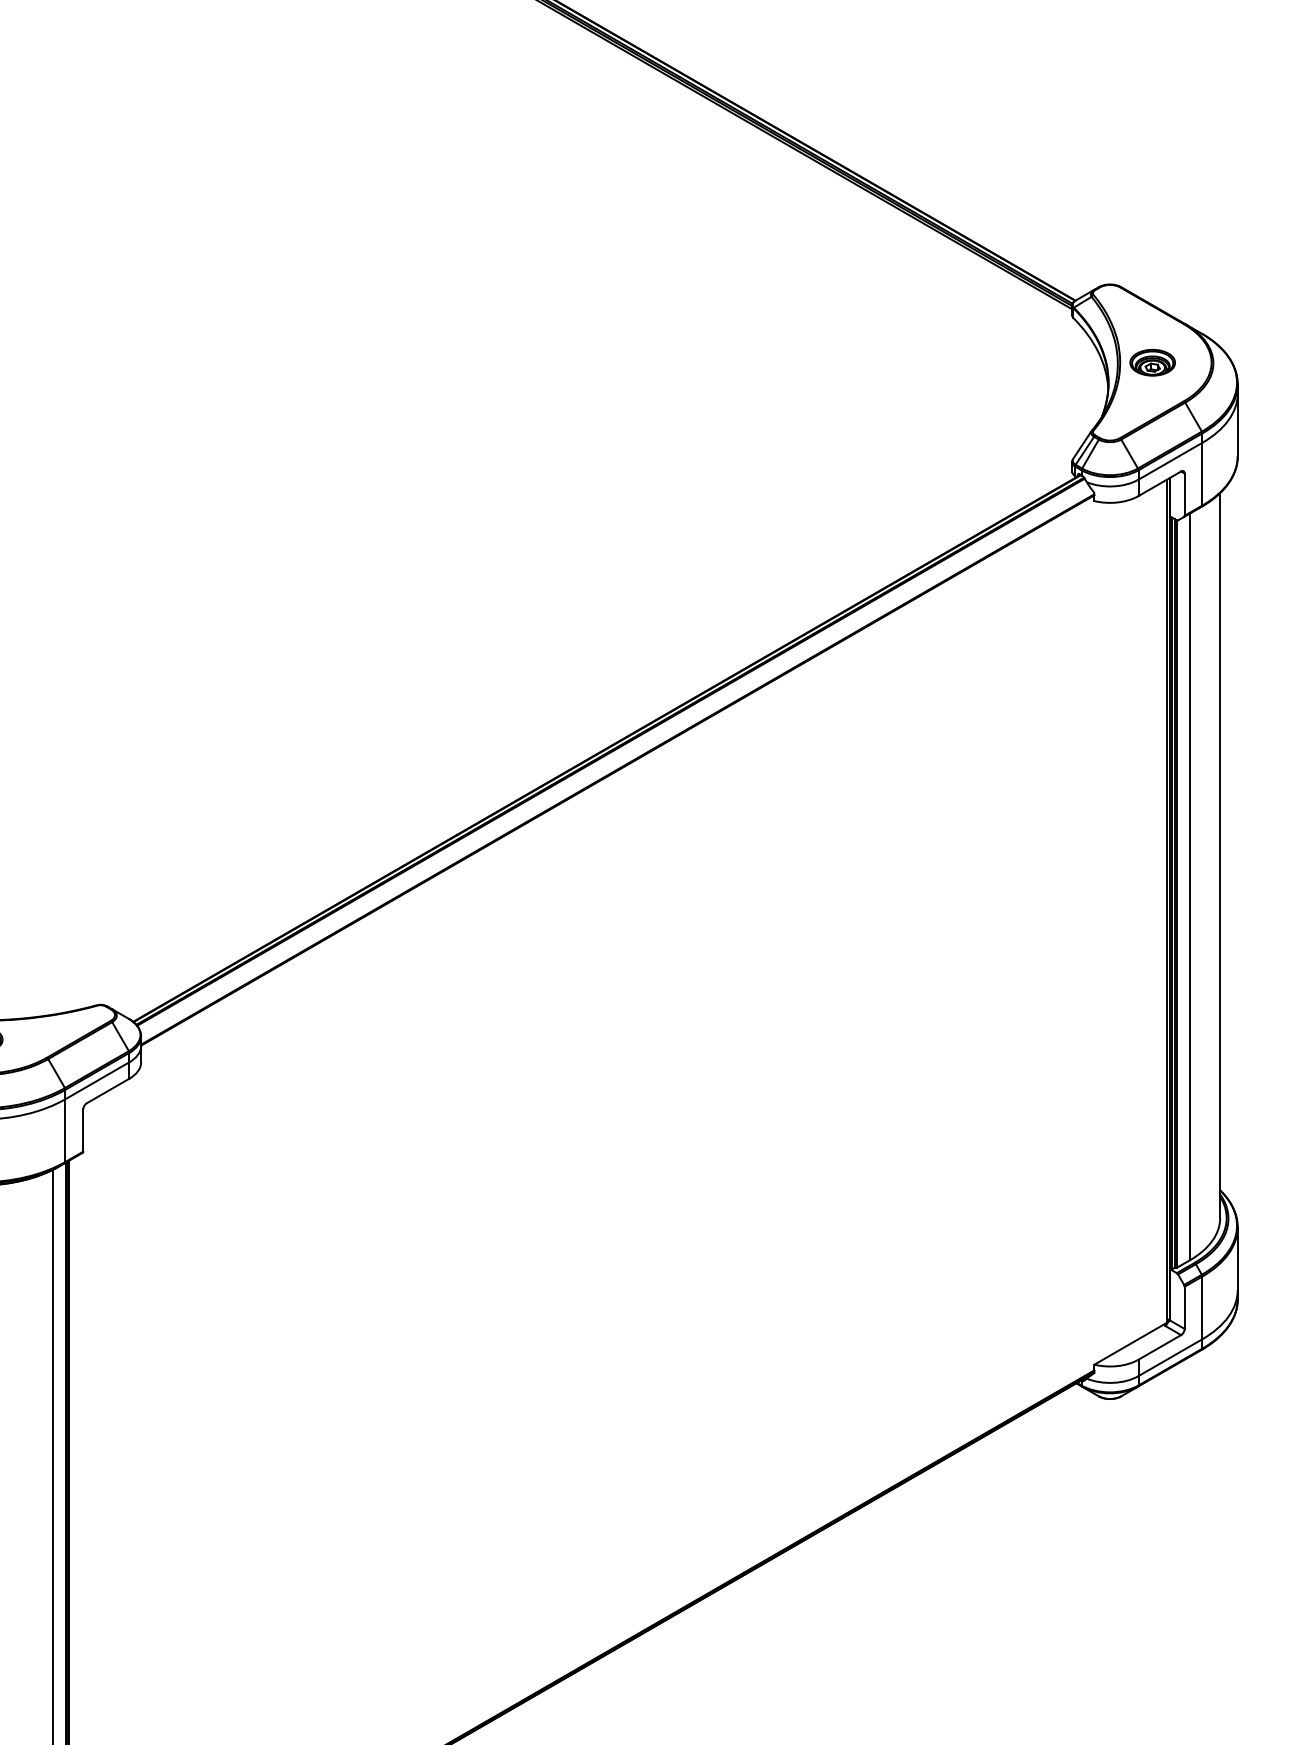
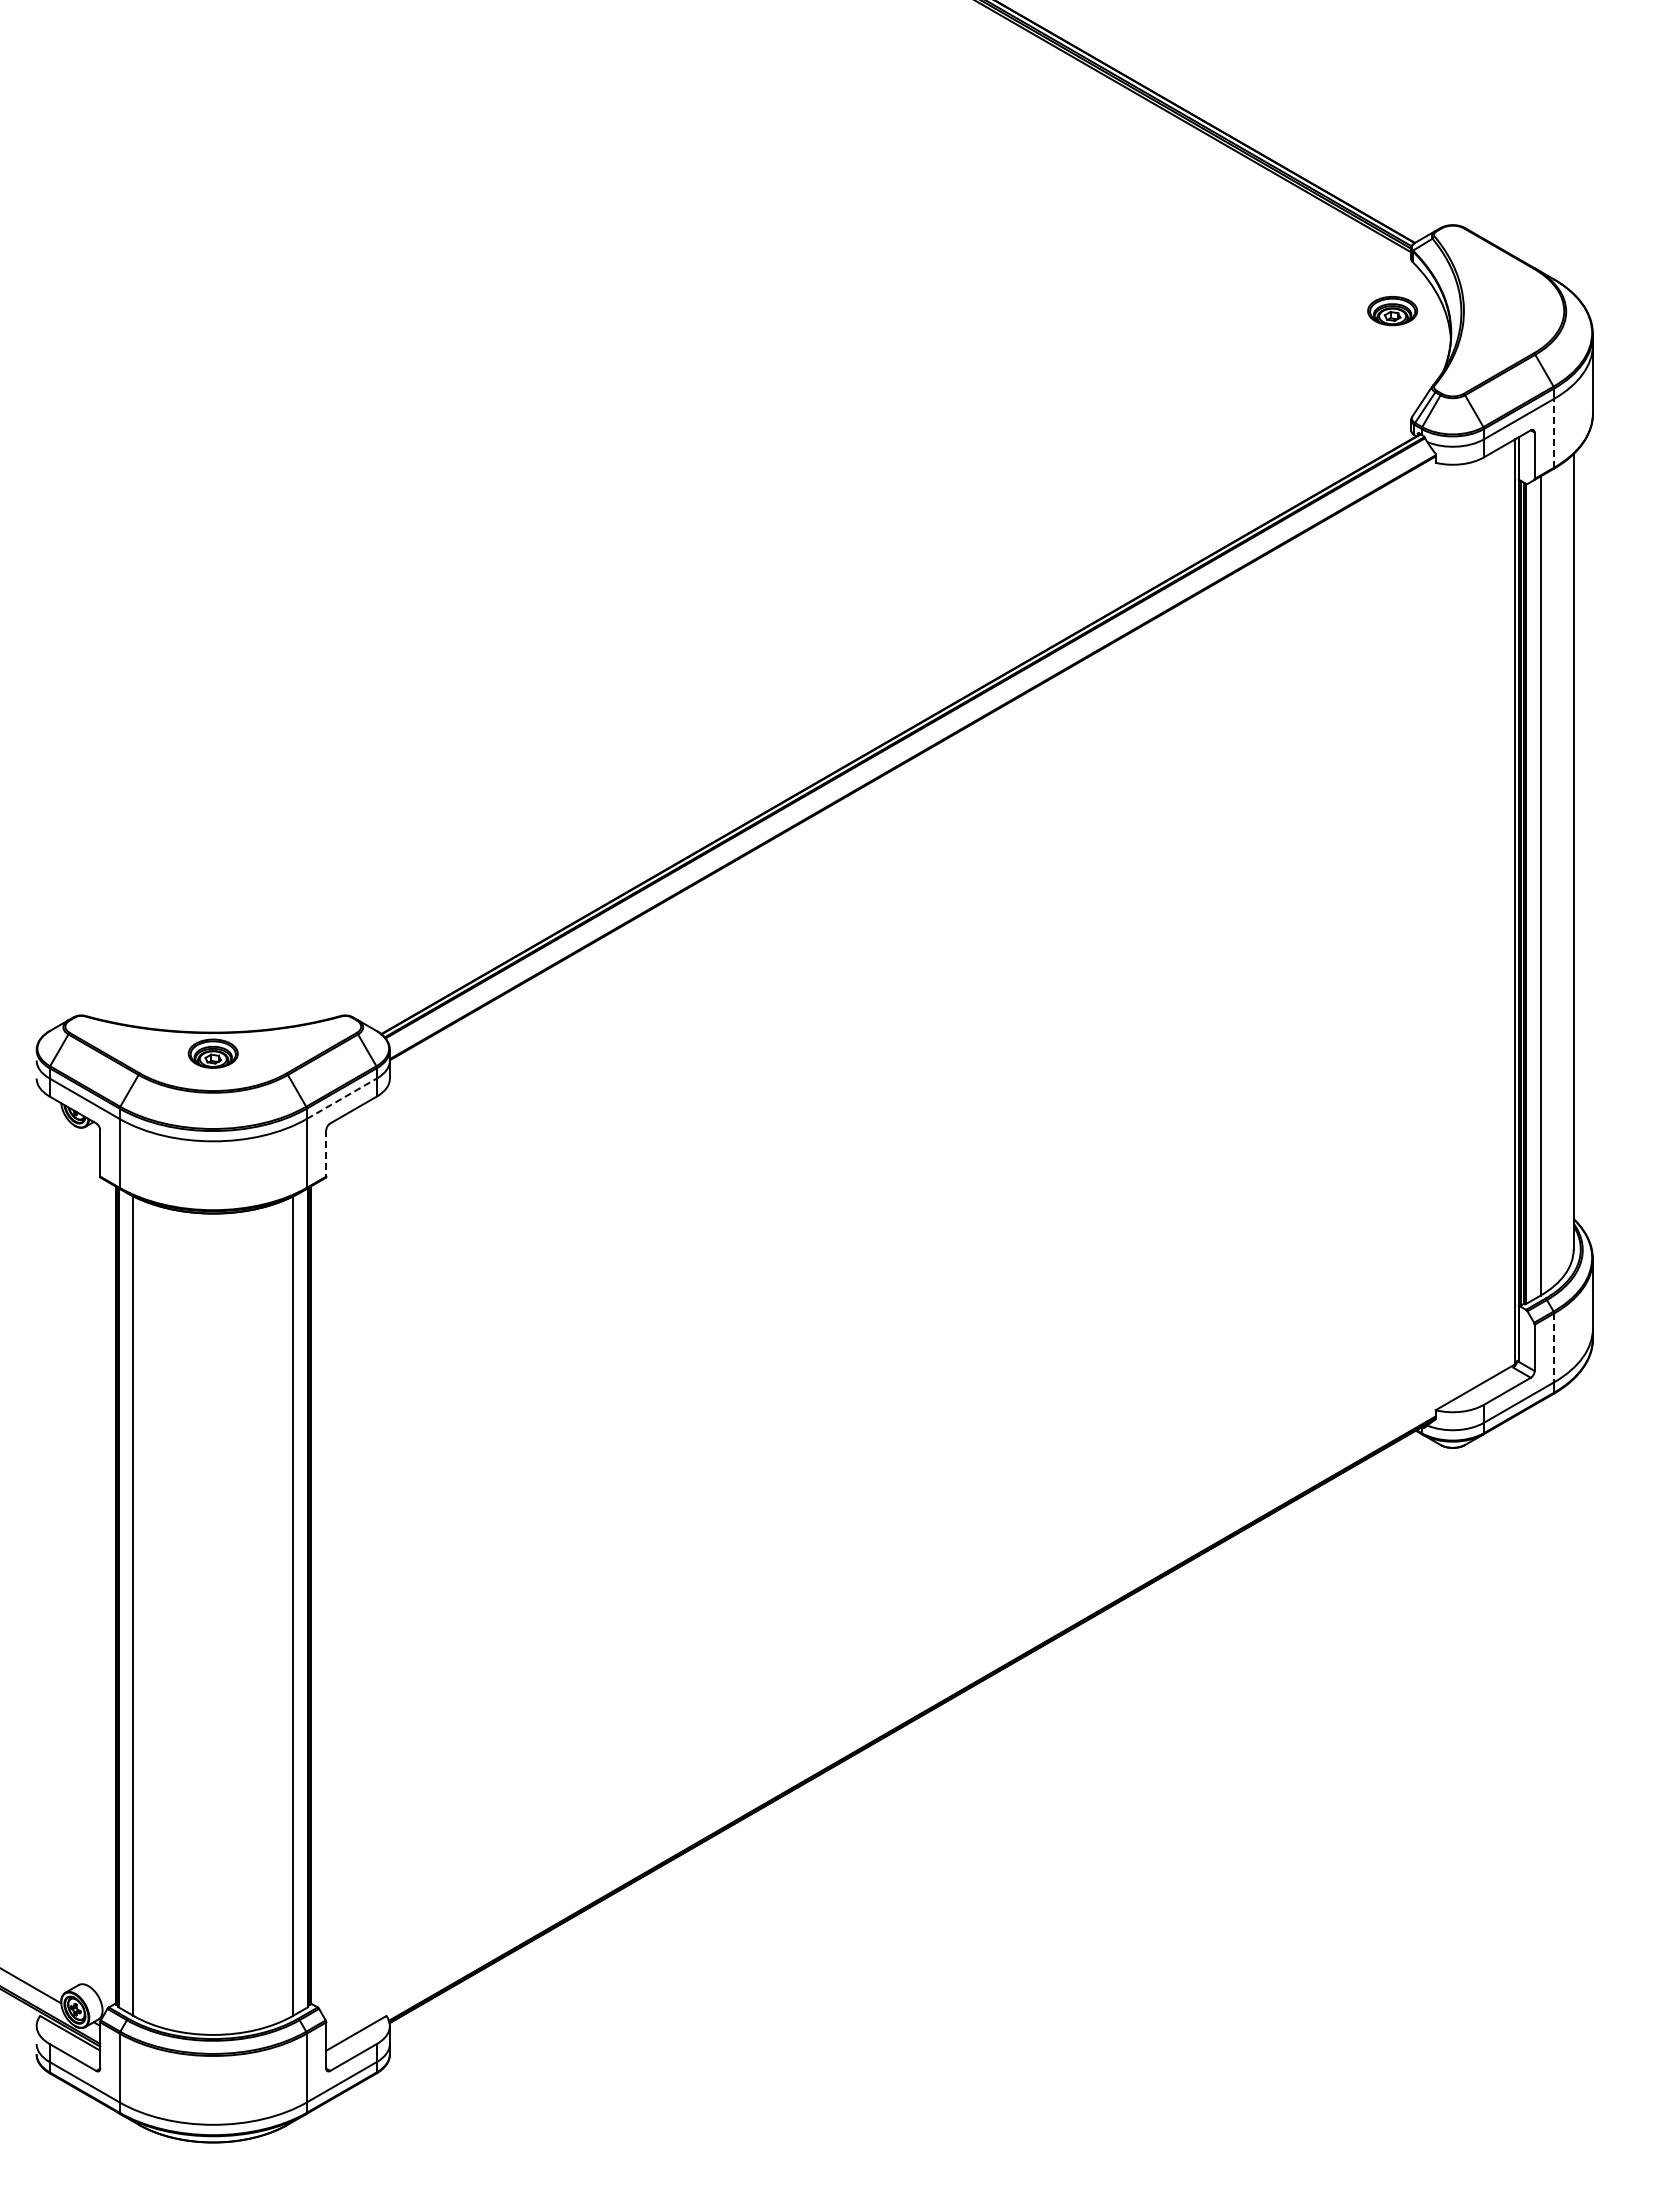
part: (1152, 363) -> (1392, 311), moved
line: (1202, 473) -> (1554, 432), solid -> dashed
line: (97, 1080) -> (341, 1098), solid -> dashed
line: (83, 1130) -> (326, 1153), solid -> dashed
line: (1202, 1308) -> (1554, 1348), solid -> dashed

